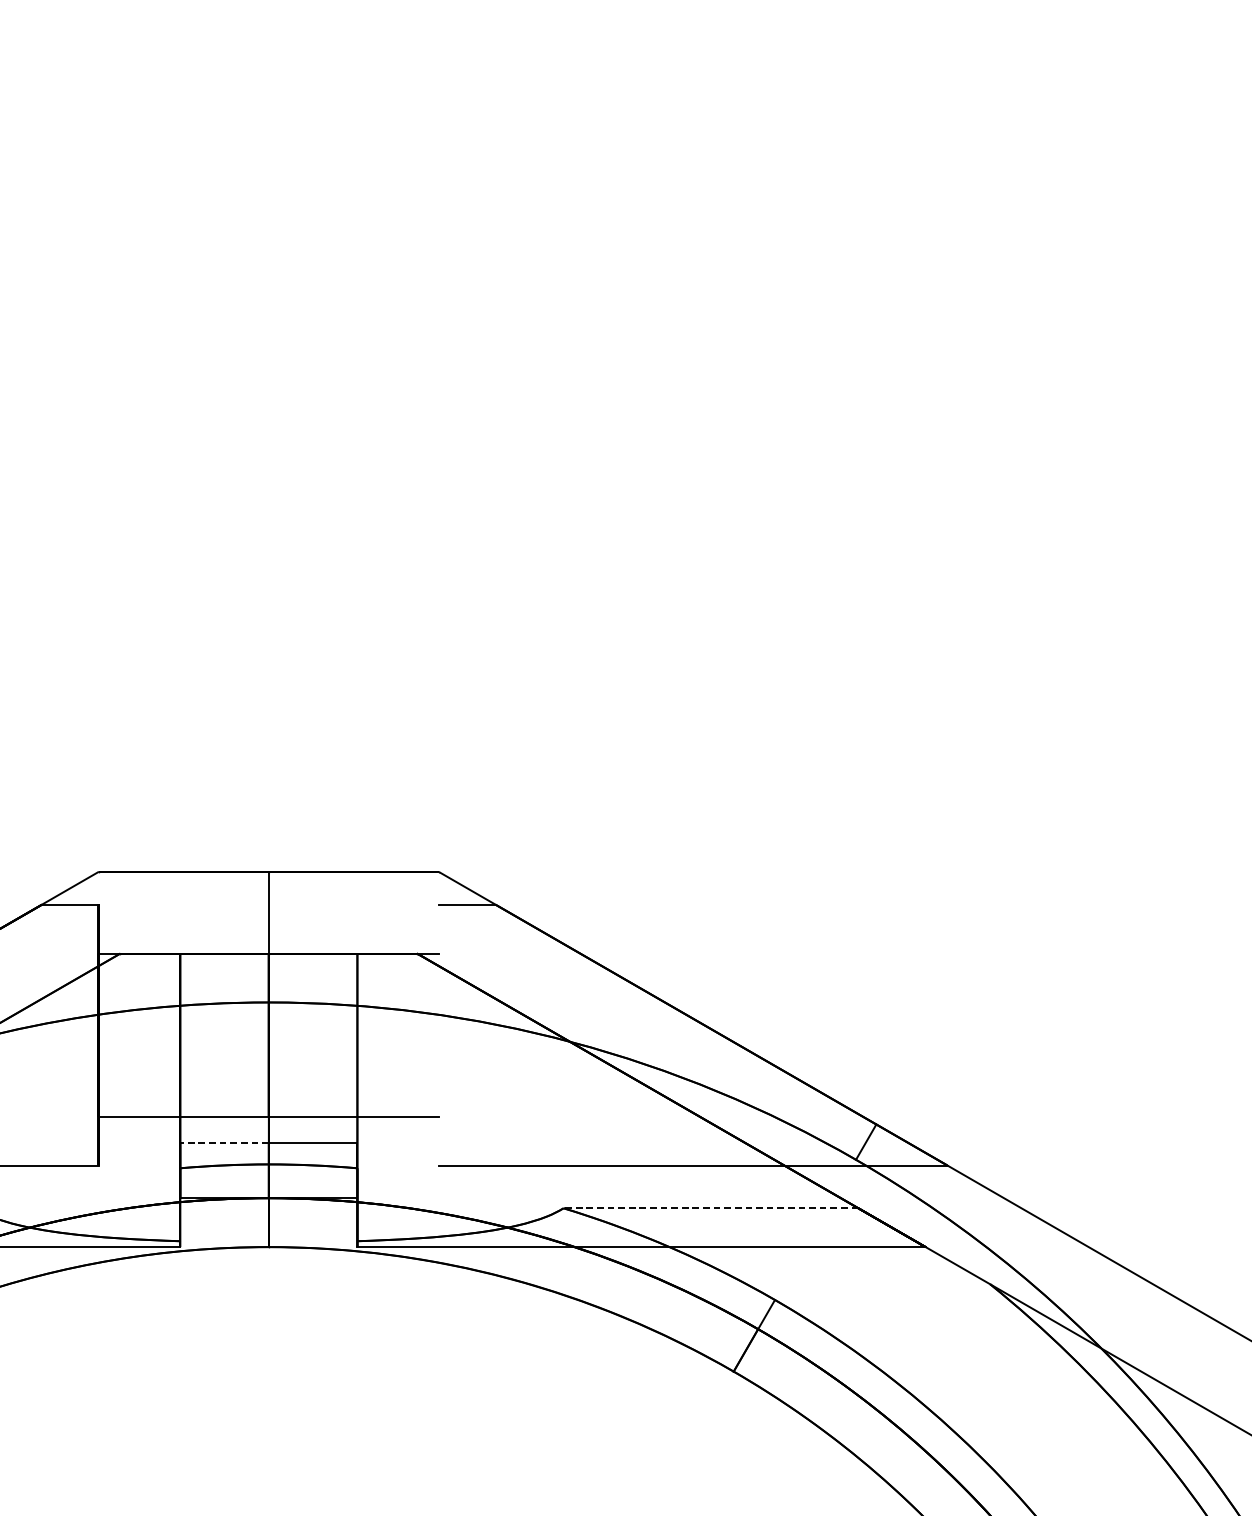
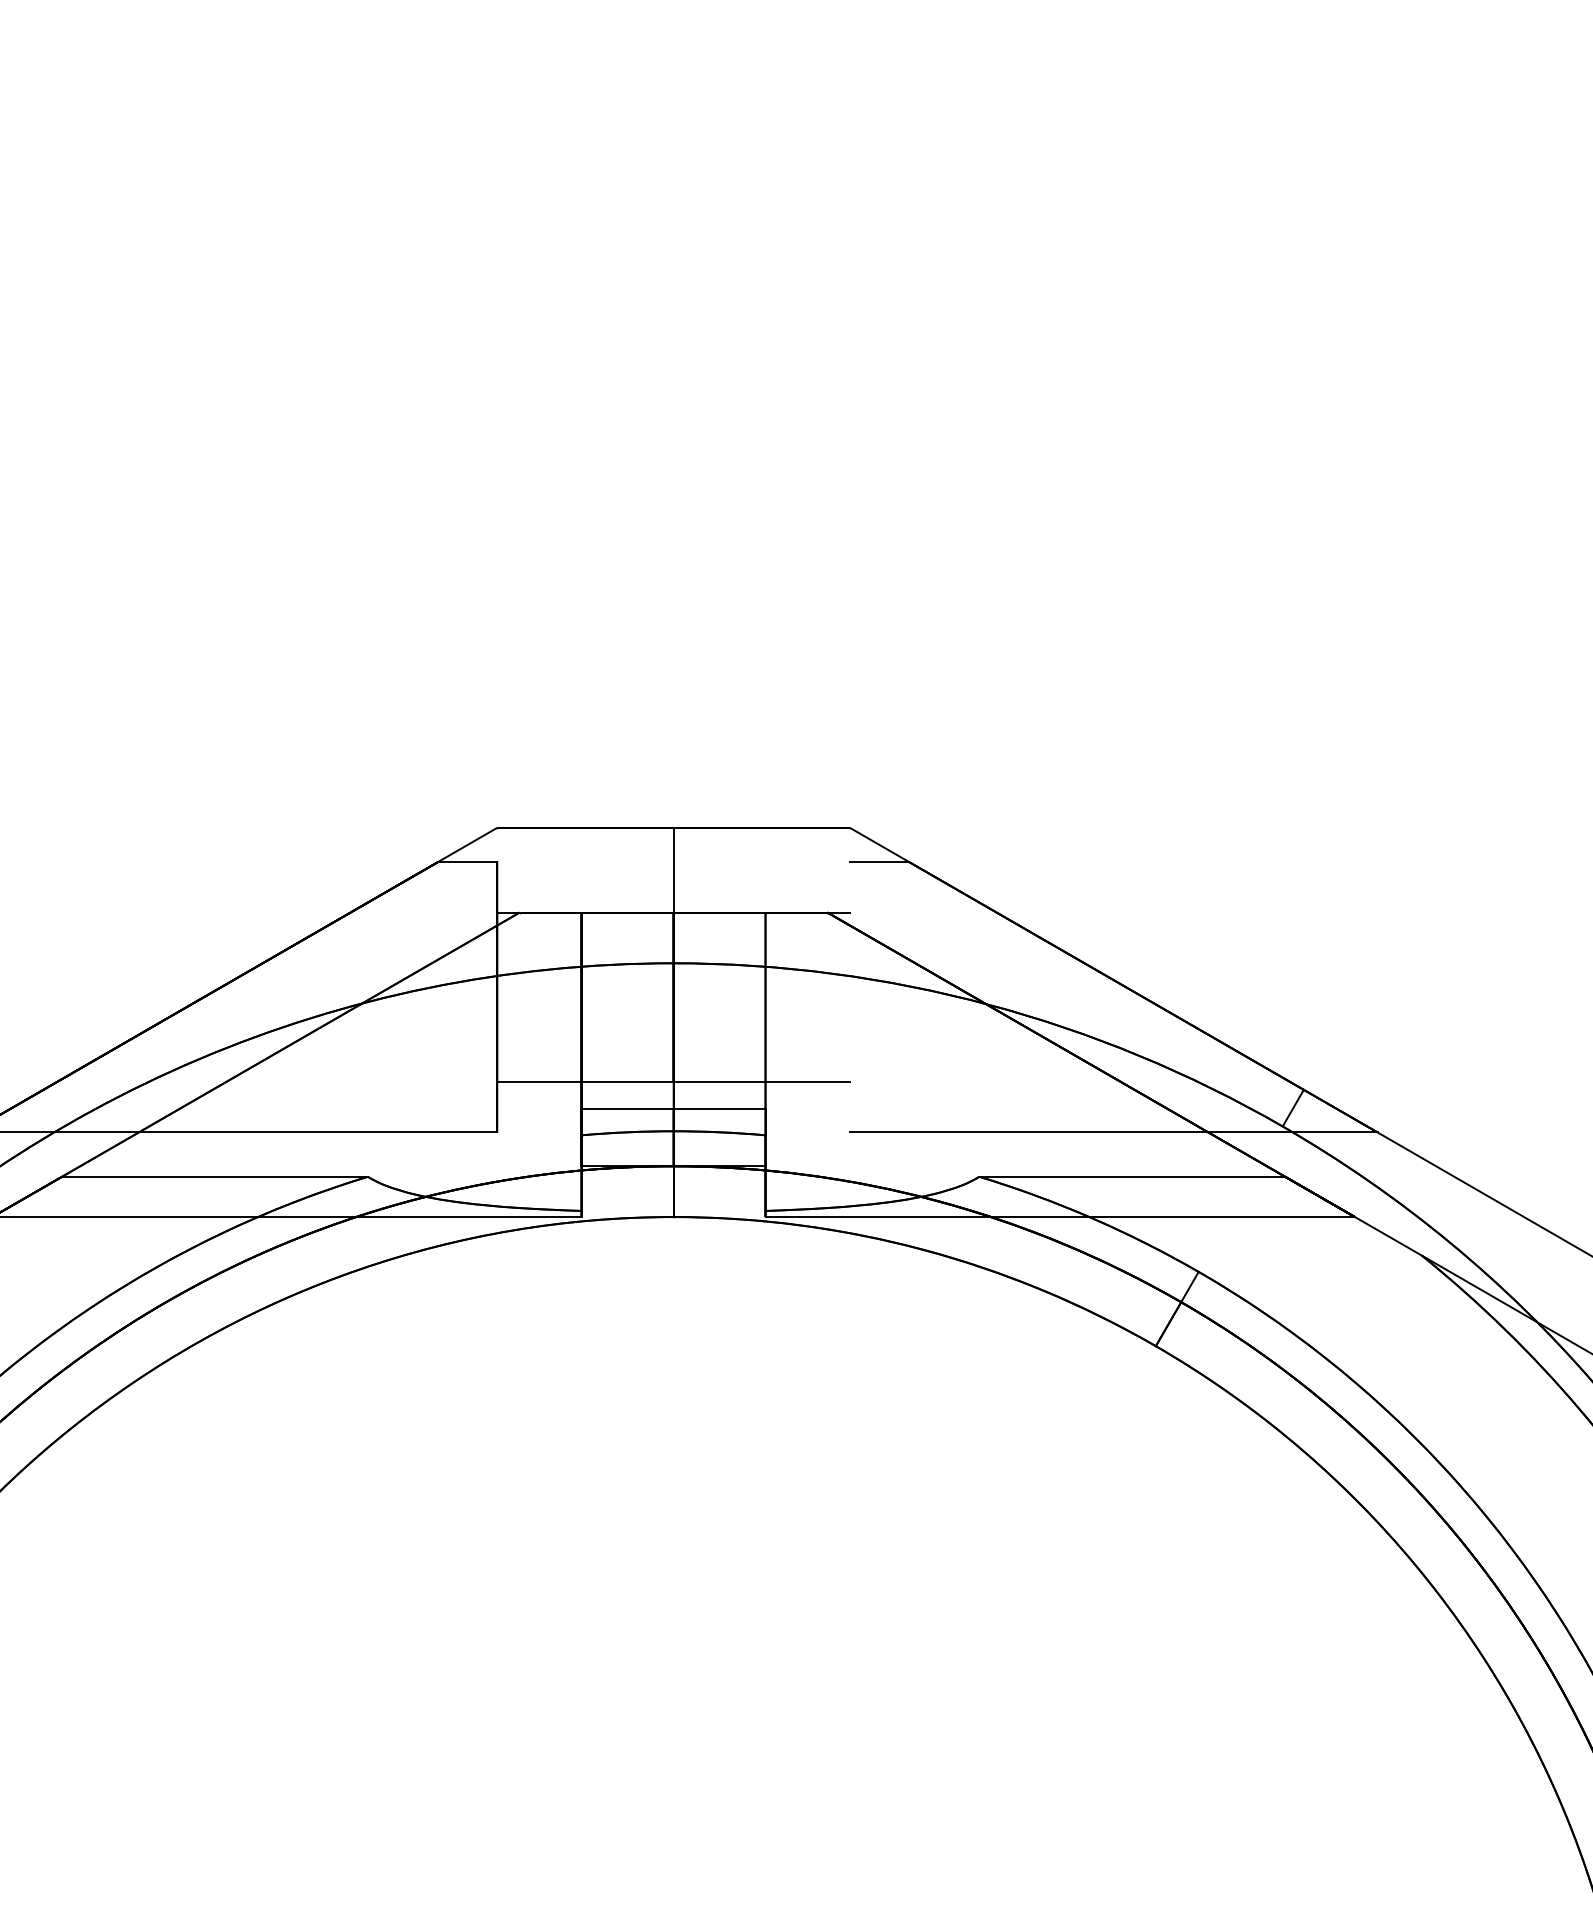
line: (224, 1142) -> (627, 1108), dashed -> solid
line: (711, 1208) -> (1132, 1176), dashed -> solid

